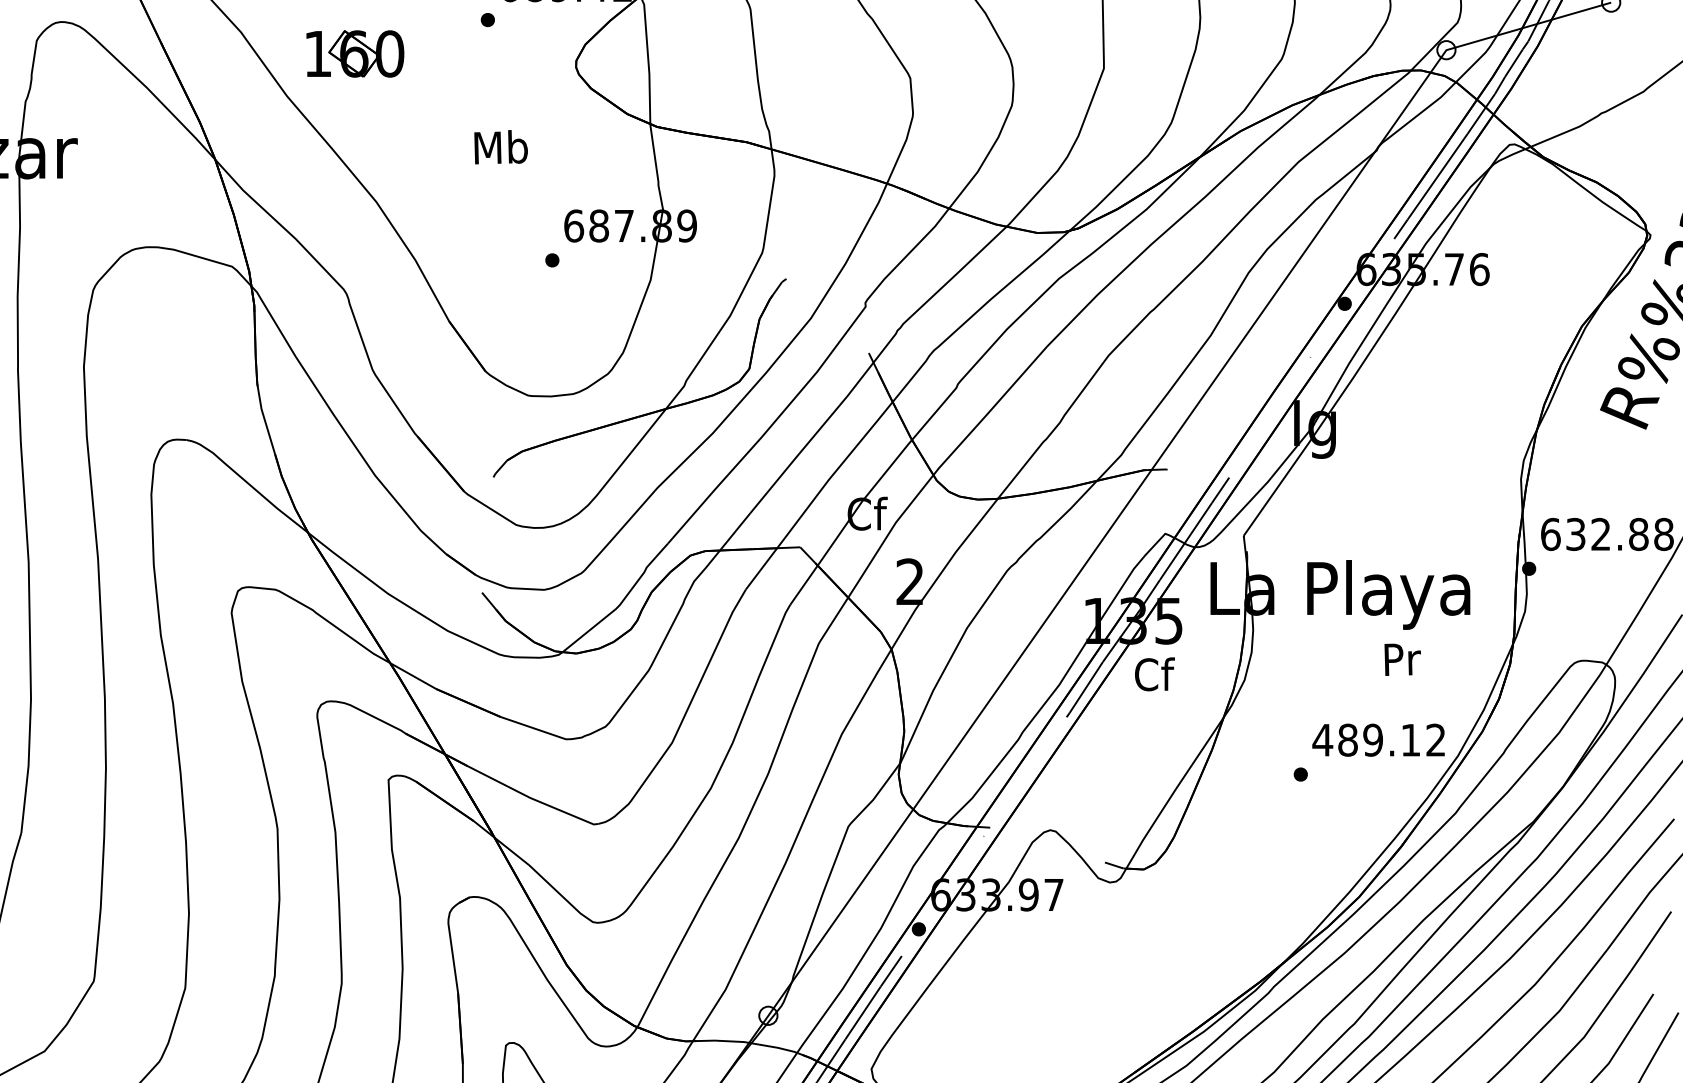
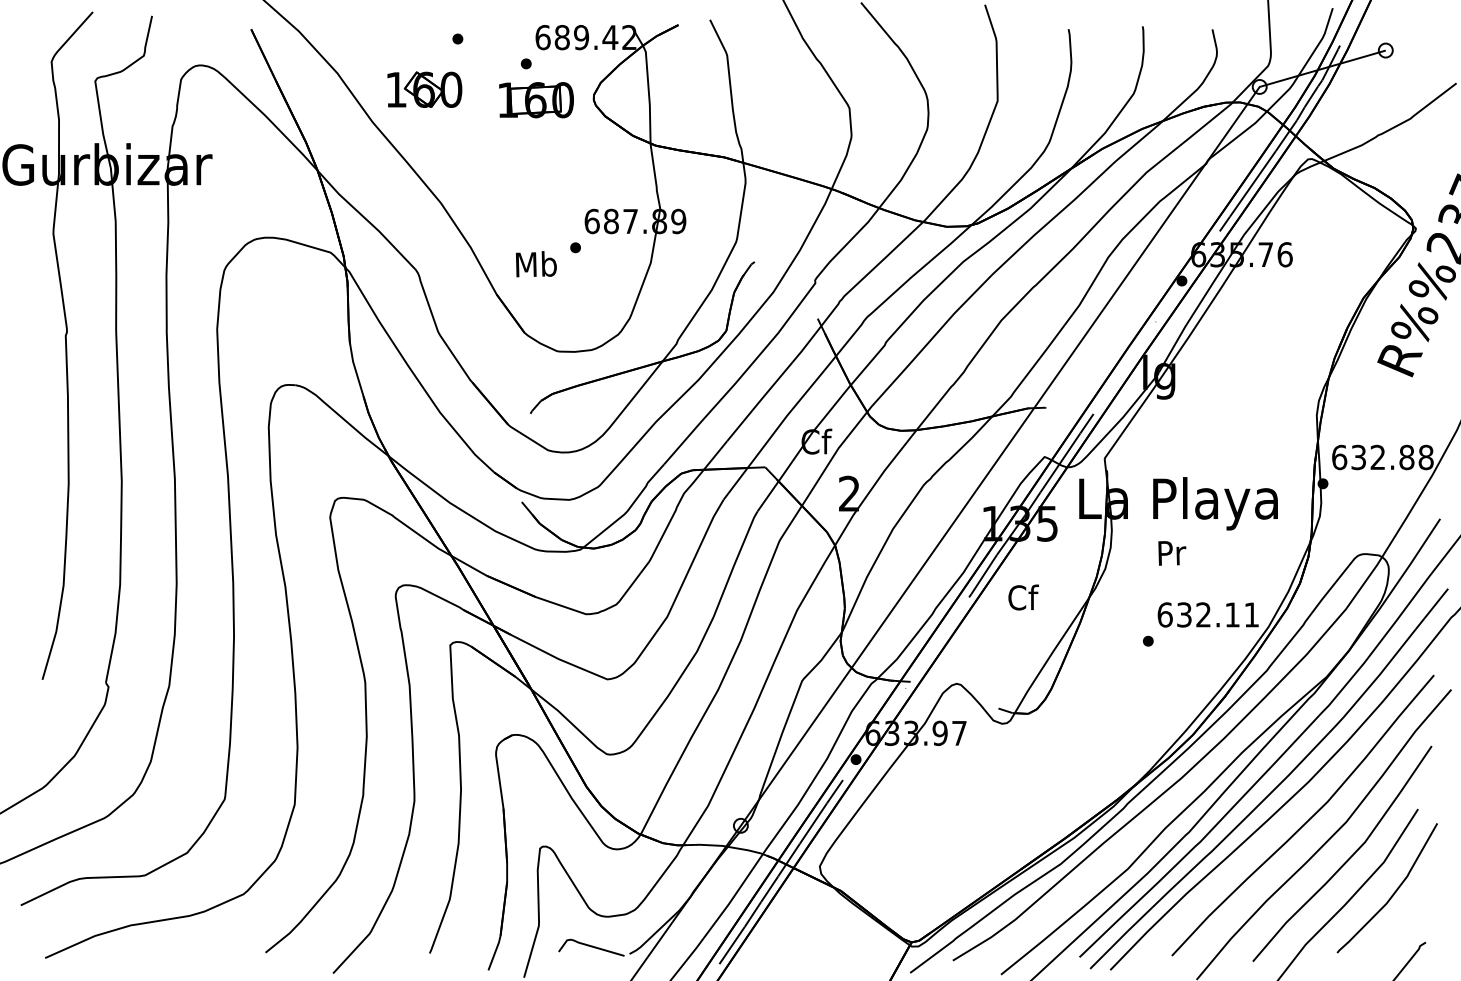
part: (501, 67) -> (536, 100), added
text: (501, 147) -> (536, 264), moved
text: (1403, 659) -> (1172, 553), moved
text: (1154, 674) -> (1023, 597), moved
text: (1378, 739) -> (1207, 614), 489.12 -> 632.11

